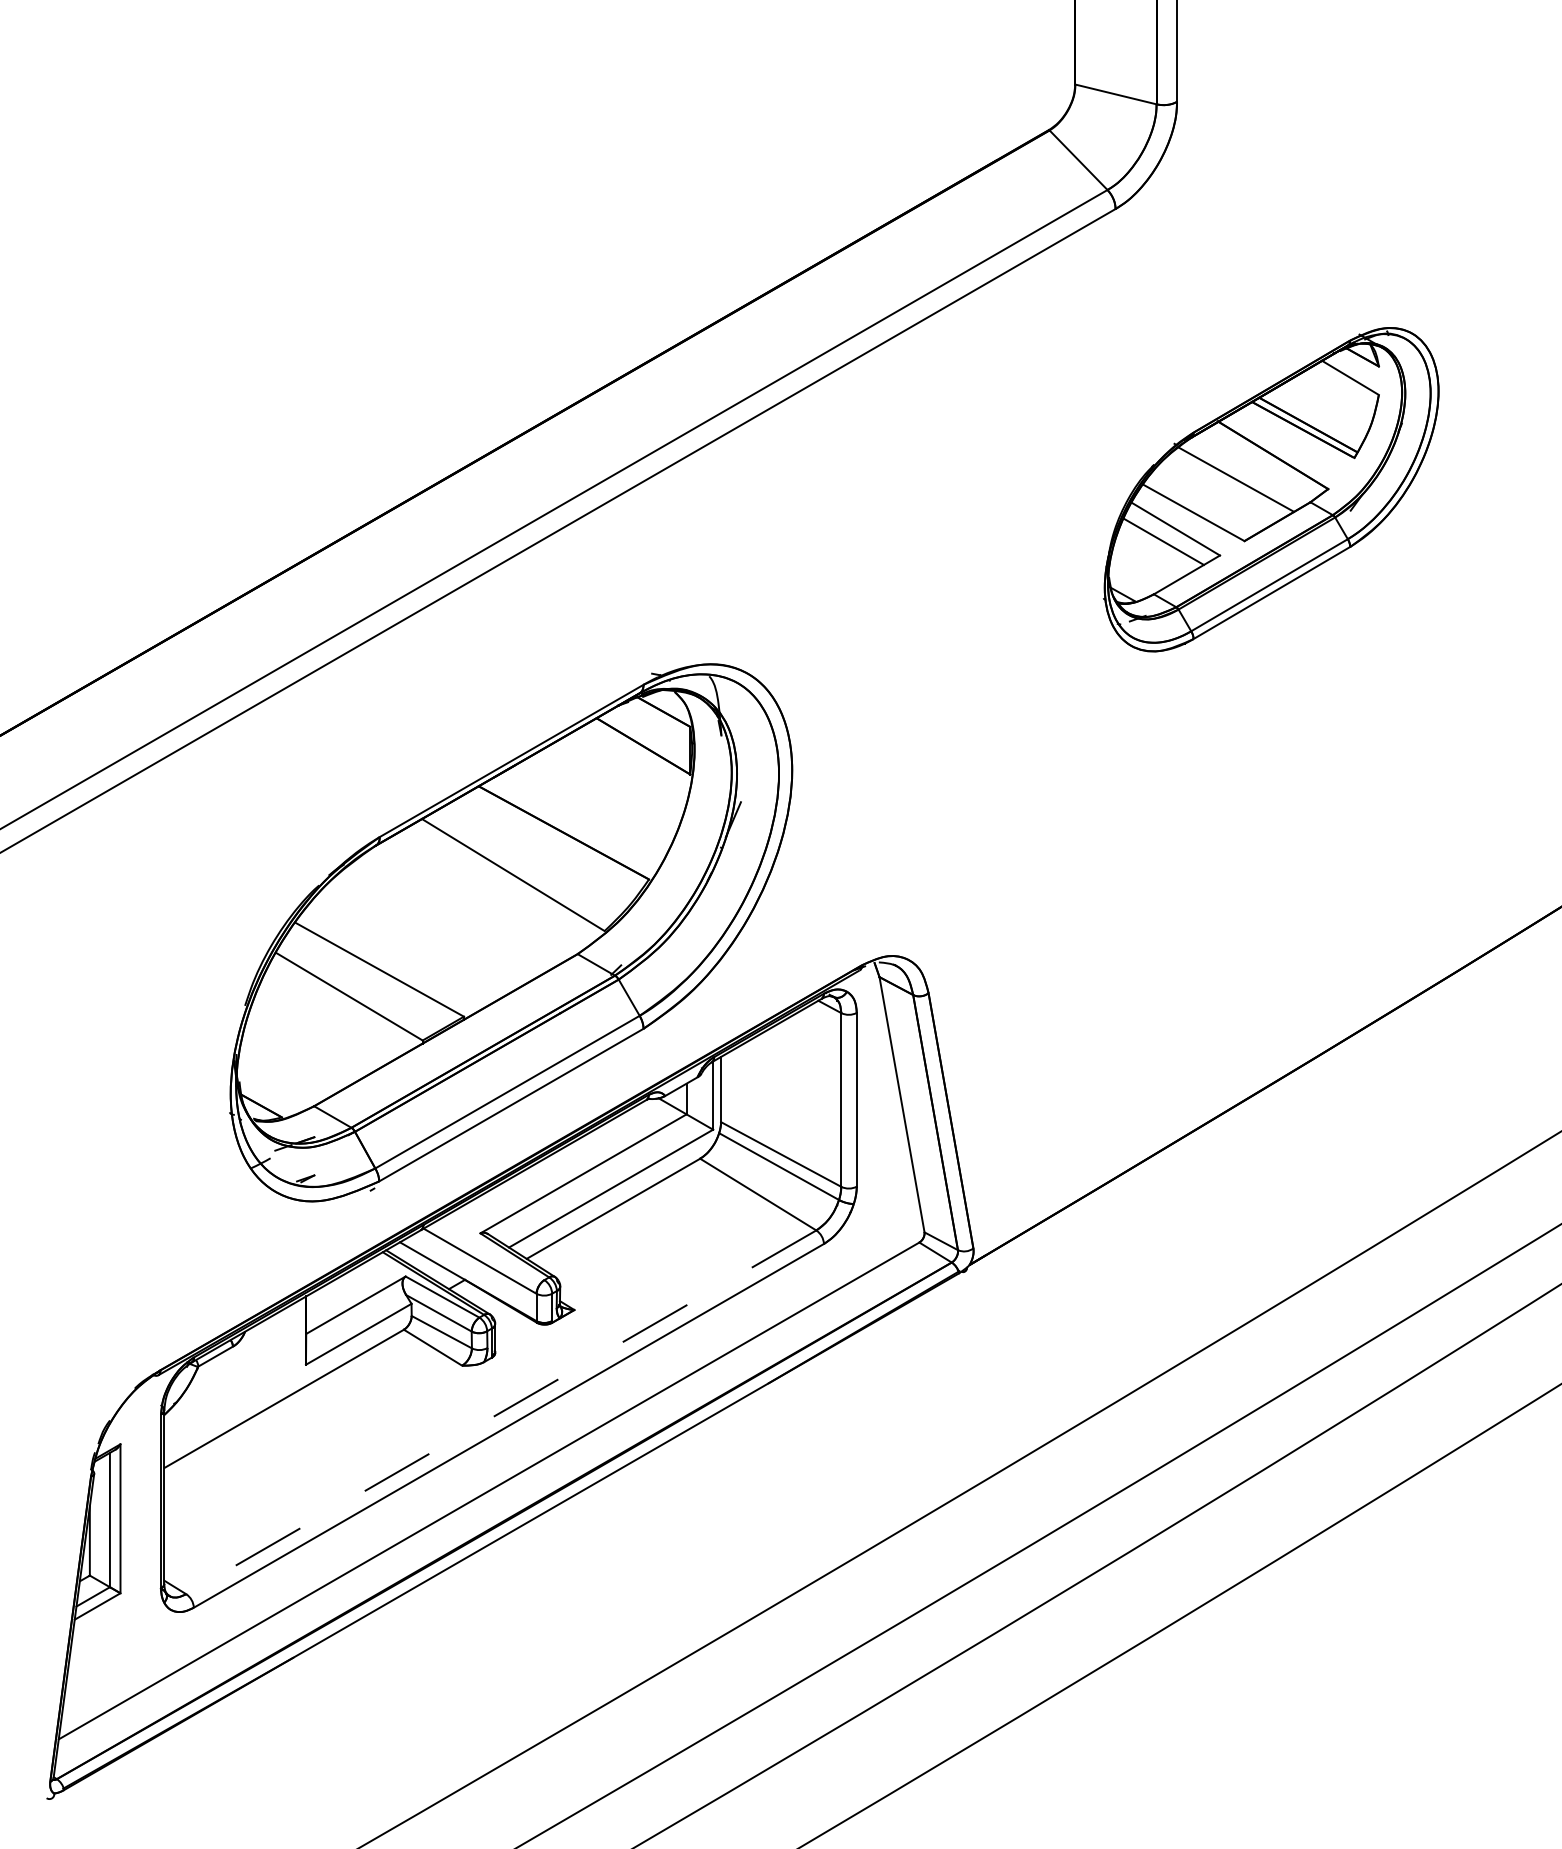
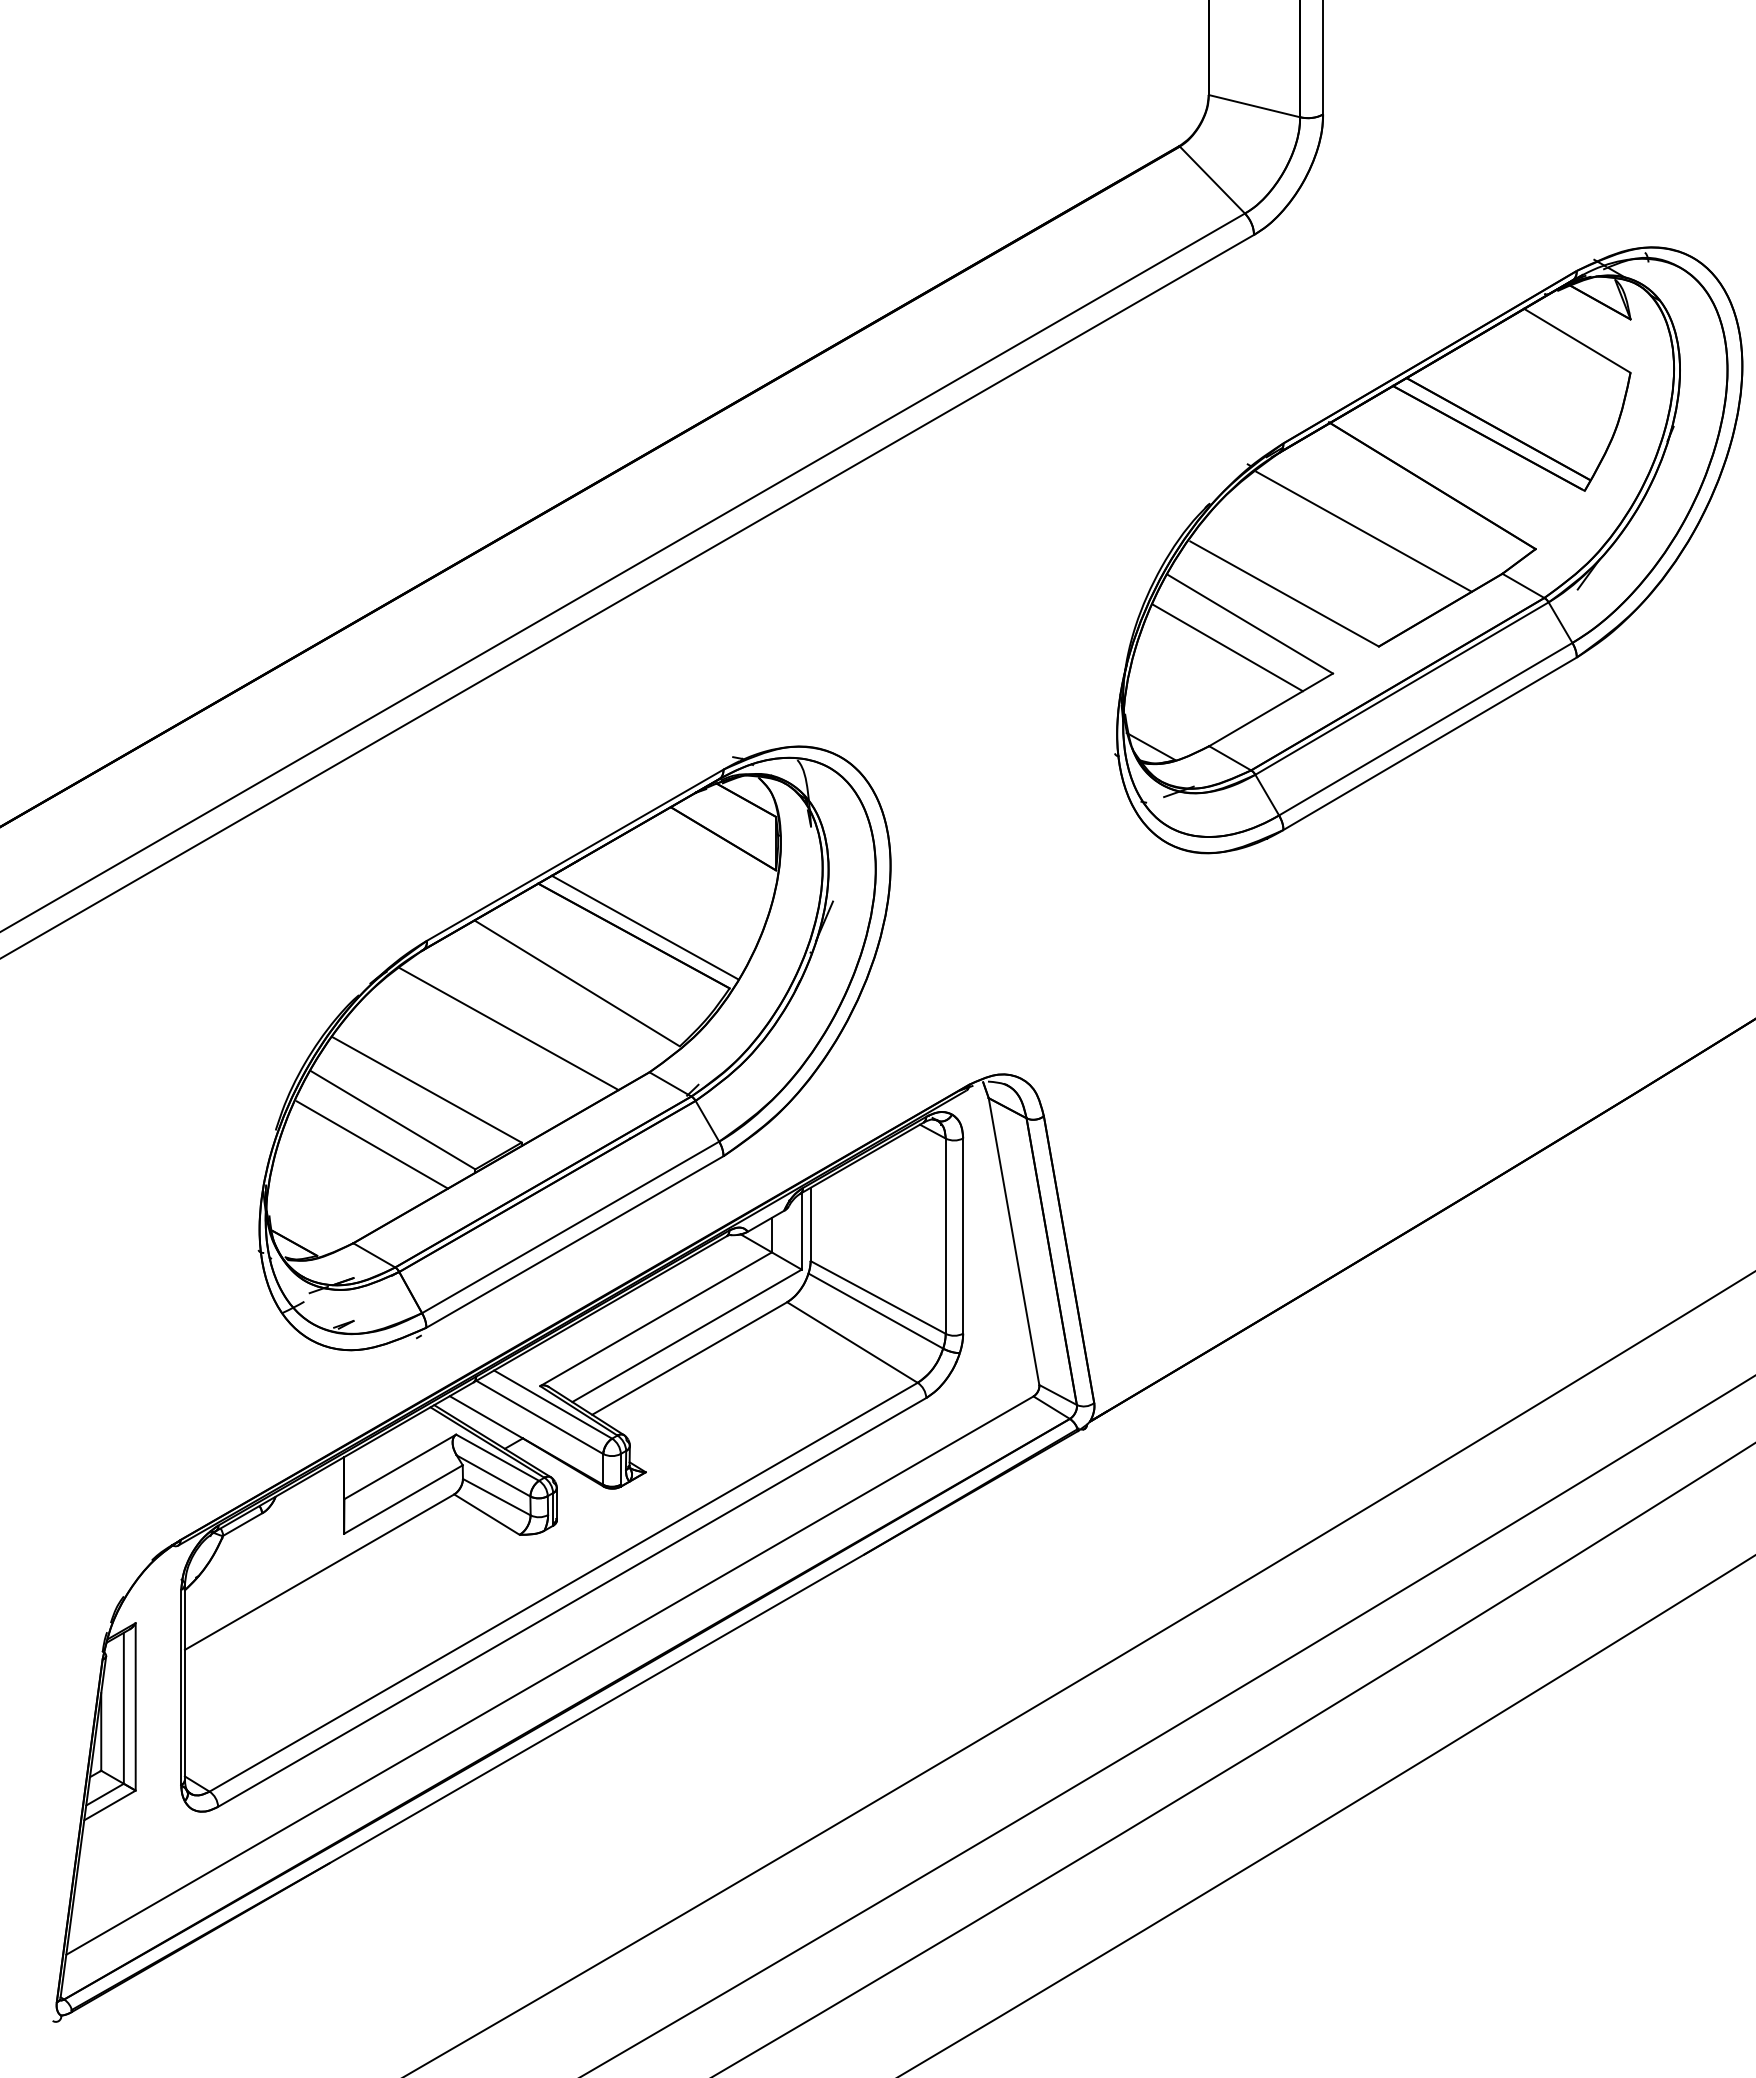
part: (1270, 489) -> (1428, 550), size x1.67
line: (573, 825) -> (644, 927), added
line: (453, 916) -> (509, 1029), added
line: (331, 1018) -> (372, 1144), added
line: (492, 1249) -> (553, 1404), added
line: (501, 1412) -> (563, 1587), dashed -> solid

